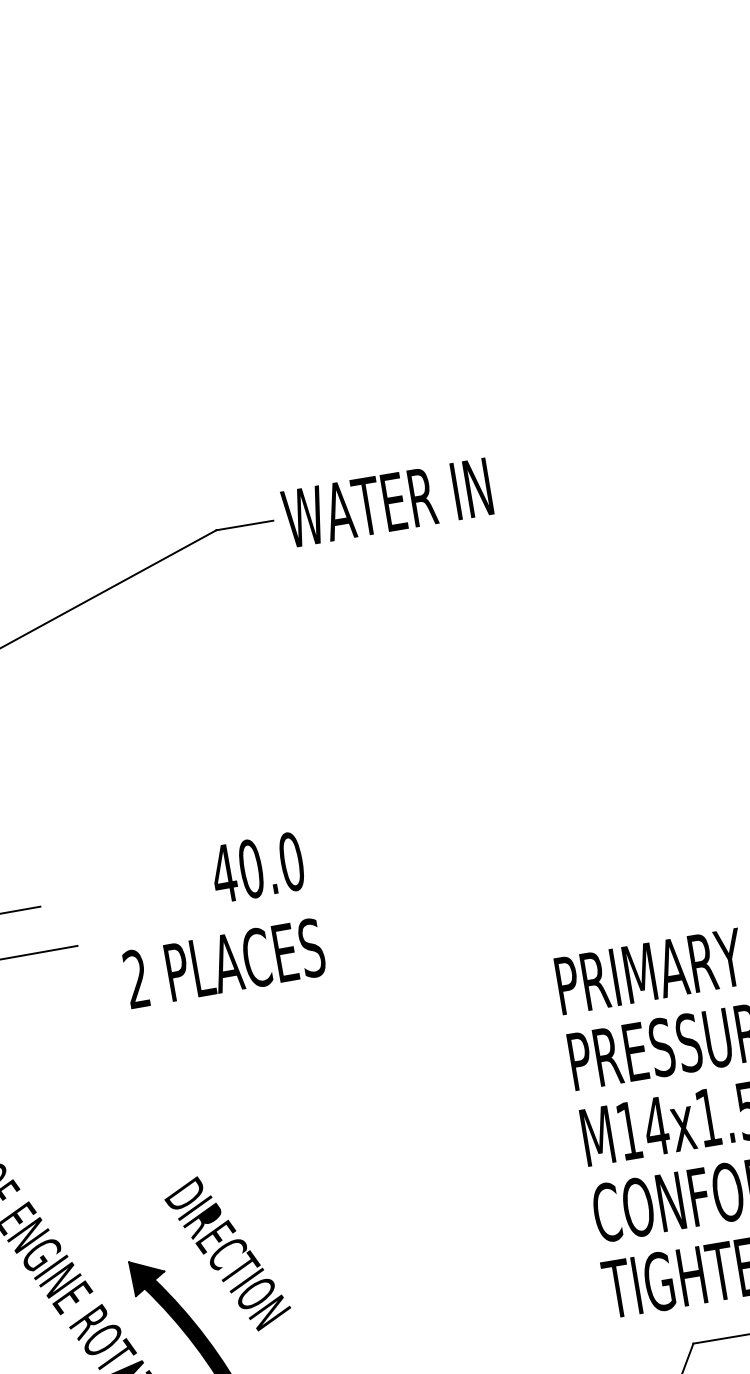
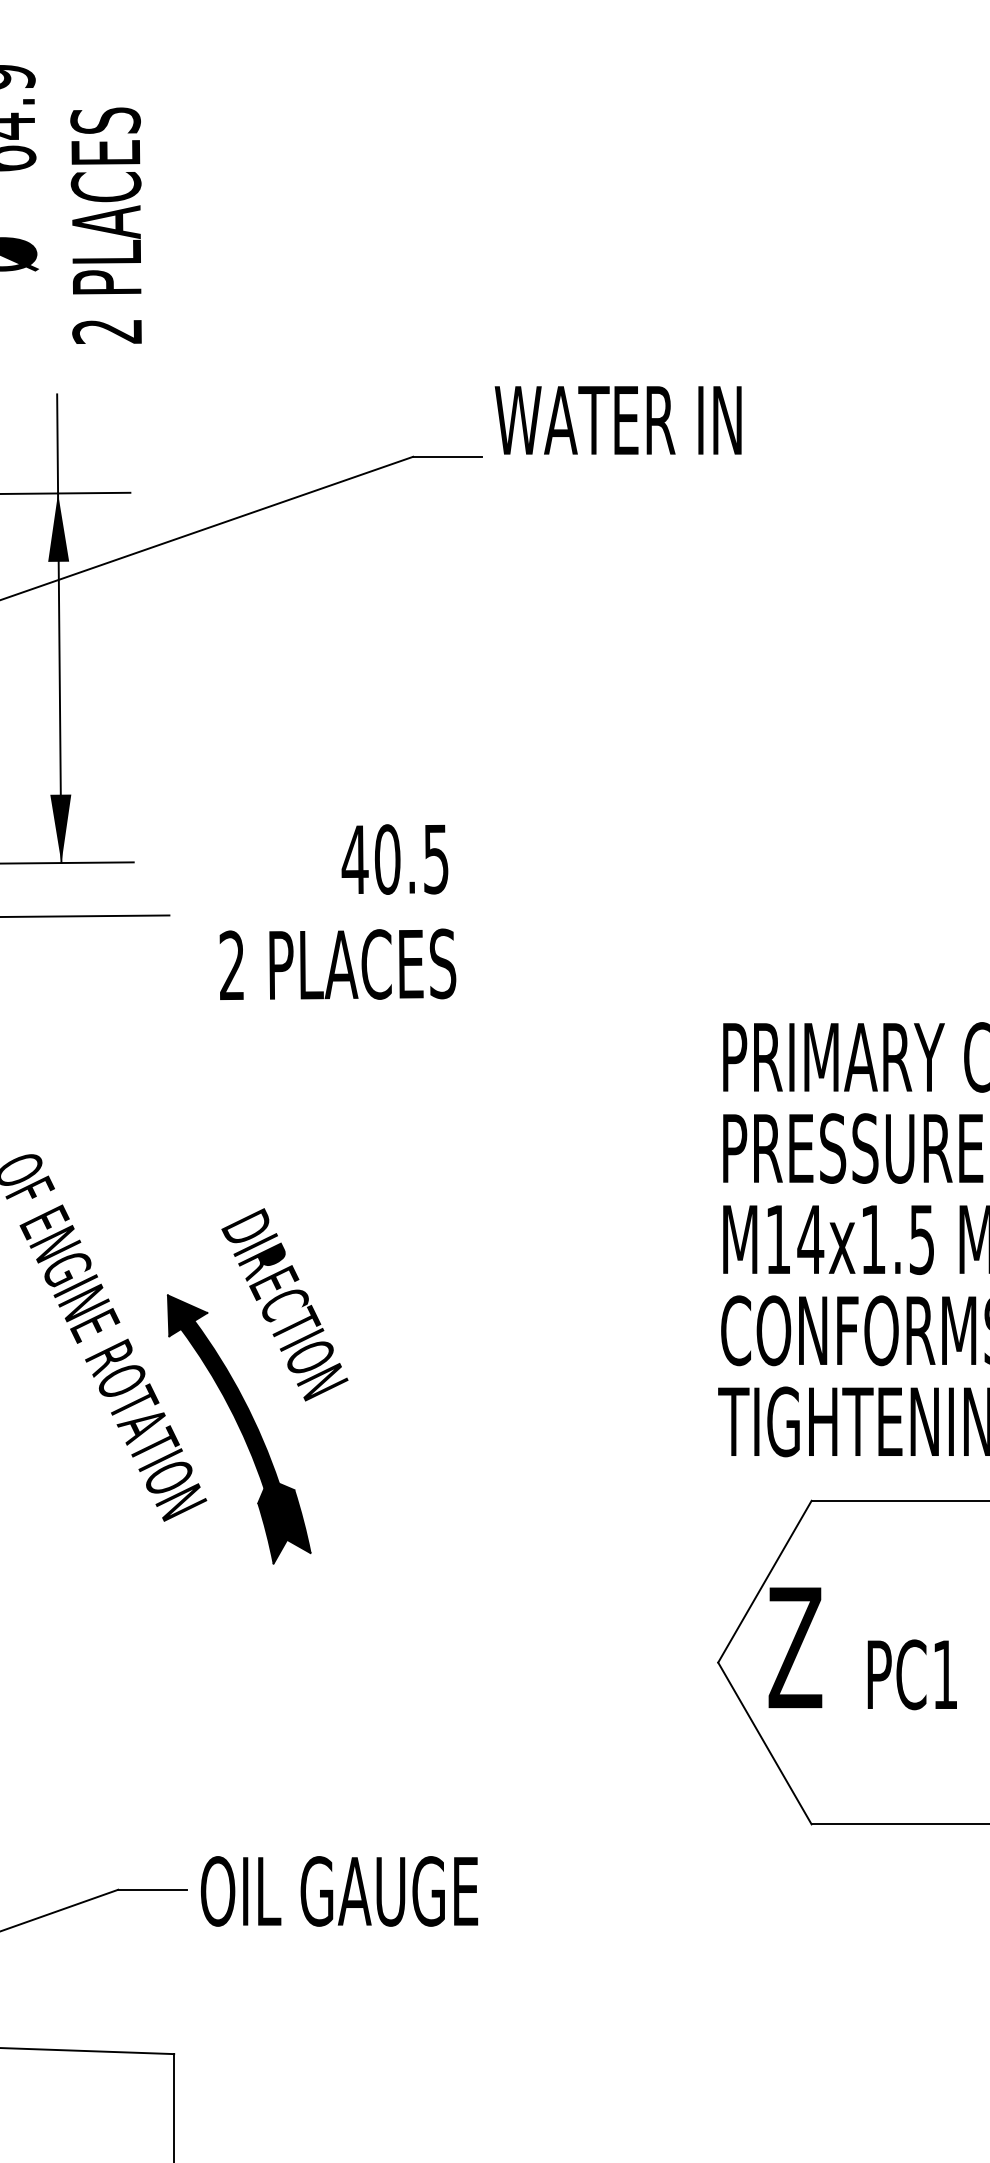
text: (386, 503) -> (617, 420), moved
text: (291, 861) -> (436, 858), 40.0 -> 40.5

